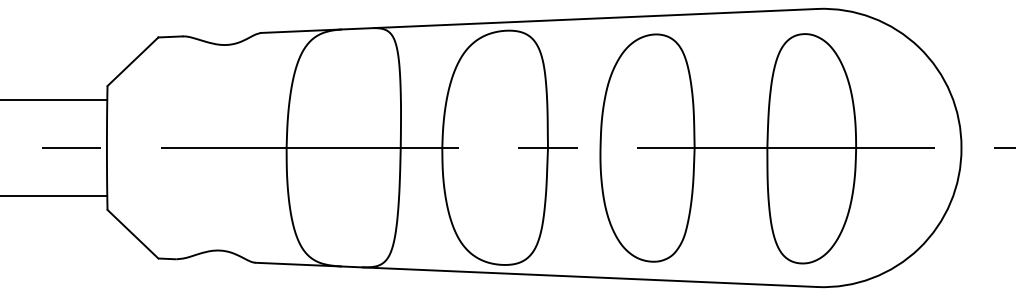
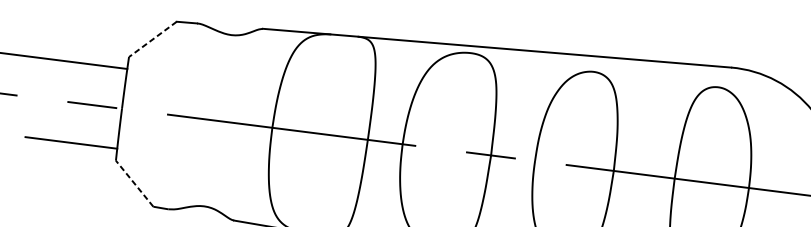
line: (132, 62) -> (152, 39), solid -> dashed
line: (132, 233) -> (134, 183), solid -> dashed

